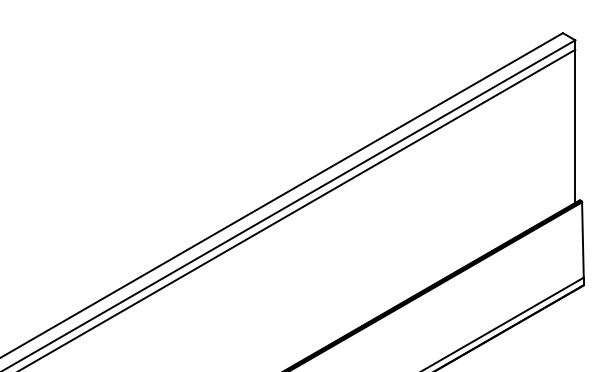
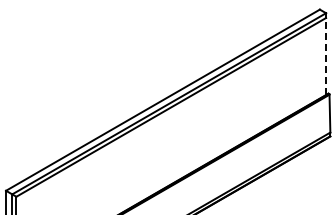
line: (576, 126) -> (326, 56), solid -> dashed

